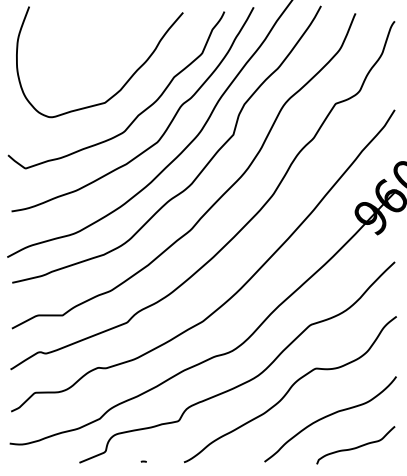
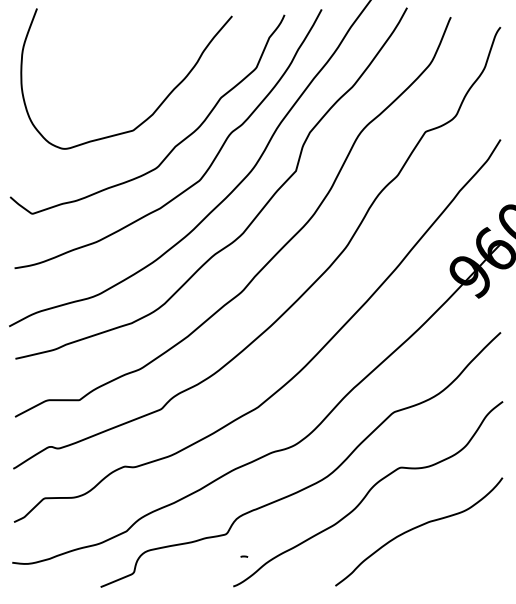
curve: (357, 446) -> (453, 566), removed
line: (143, 461) -> (244, 556), moved

